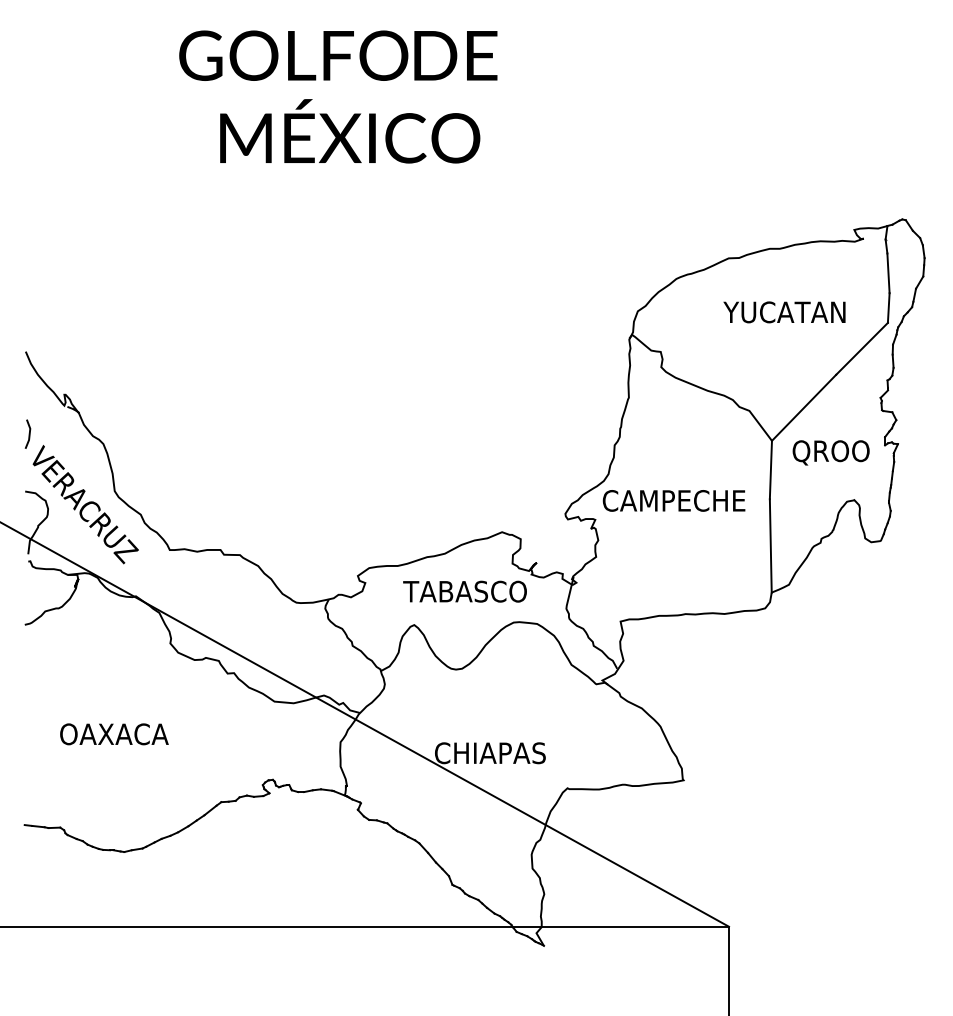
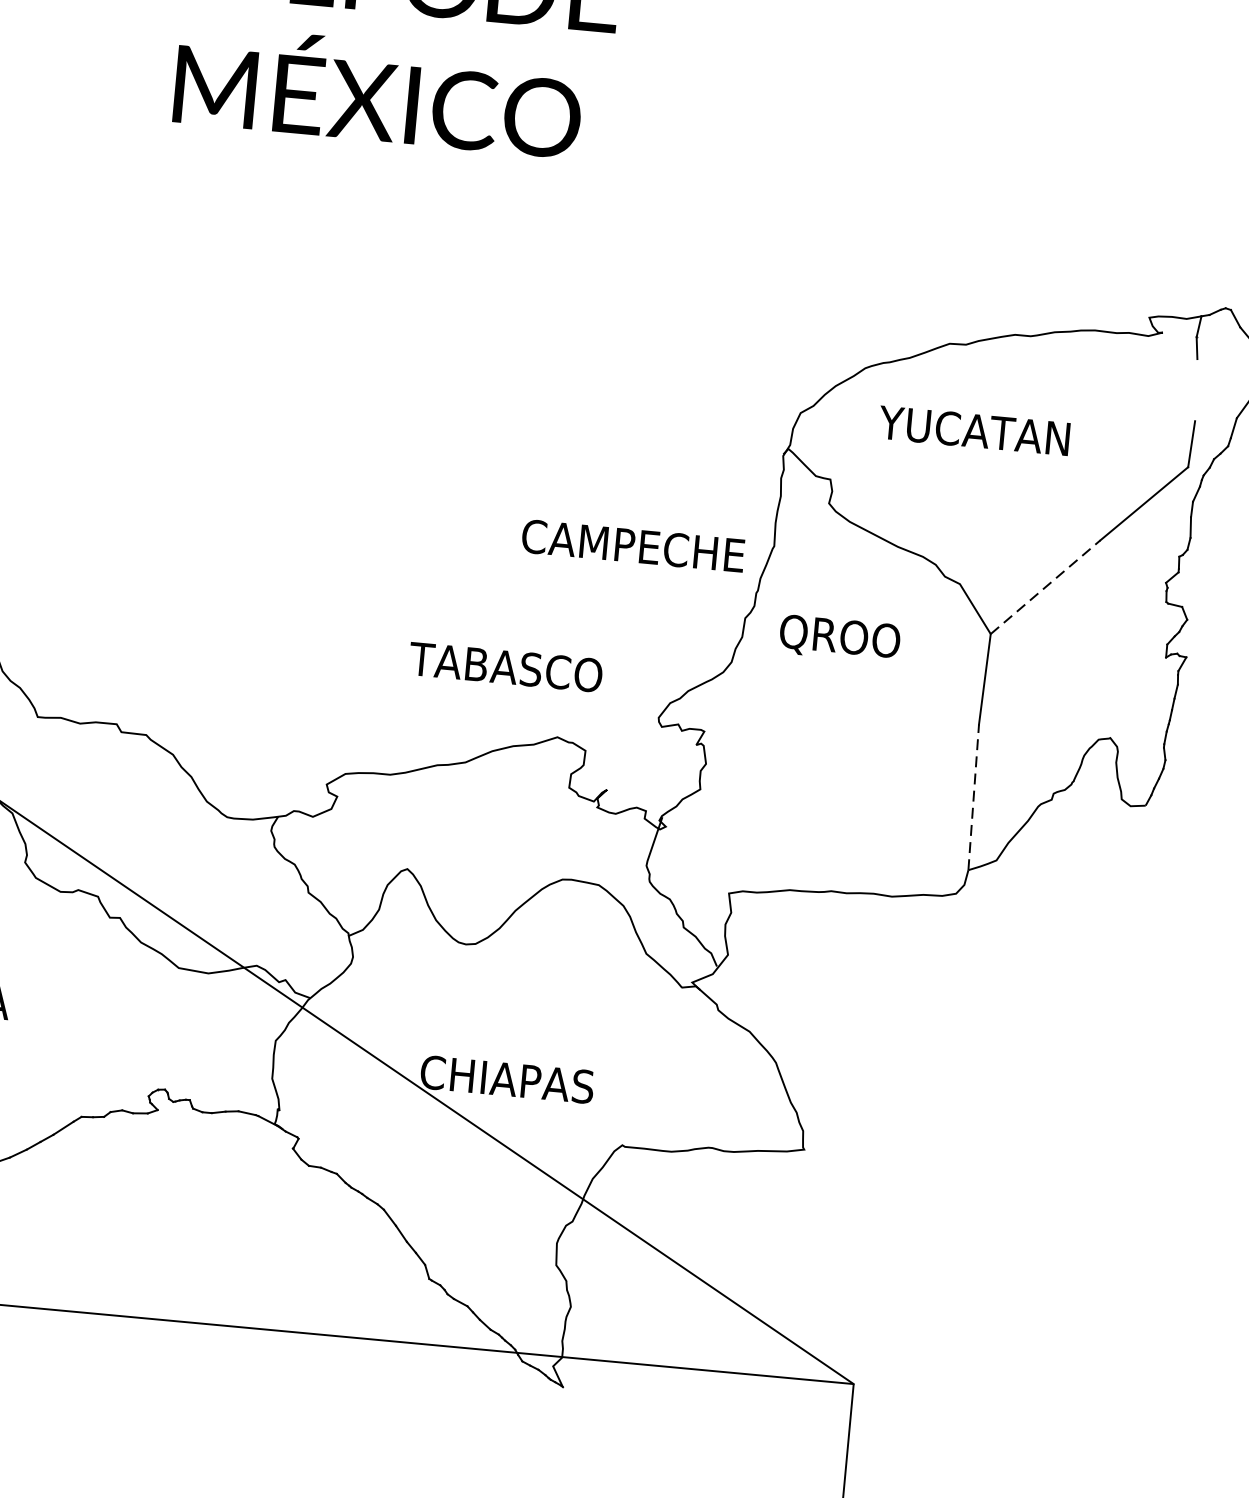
line: (888, 273) -> (1196, 390), removed
text: (784, 312) -> (974, 431), moved
line: (804, 407) -> (1046, 586), solid -> dashed
text: (830, 452) -> (838, 638), moved
text: (673, 500) -> (632, 545), moved
line: (770, 545) -> (973, 796), solid -> dashed
text: (464, 591) -> (504, 666), moved

